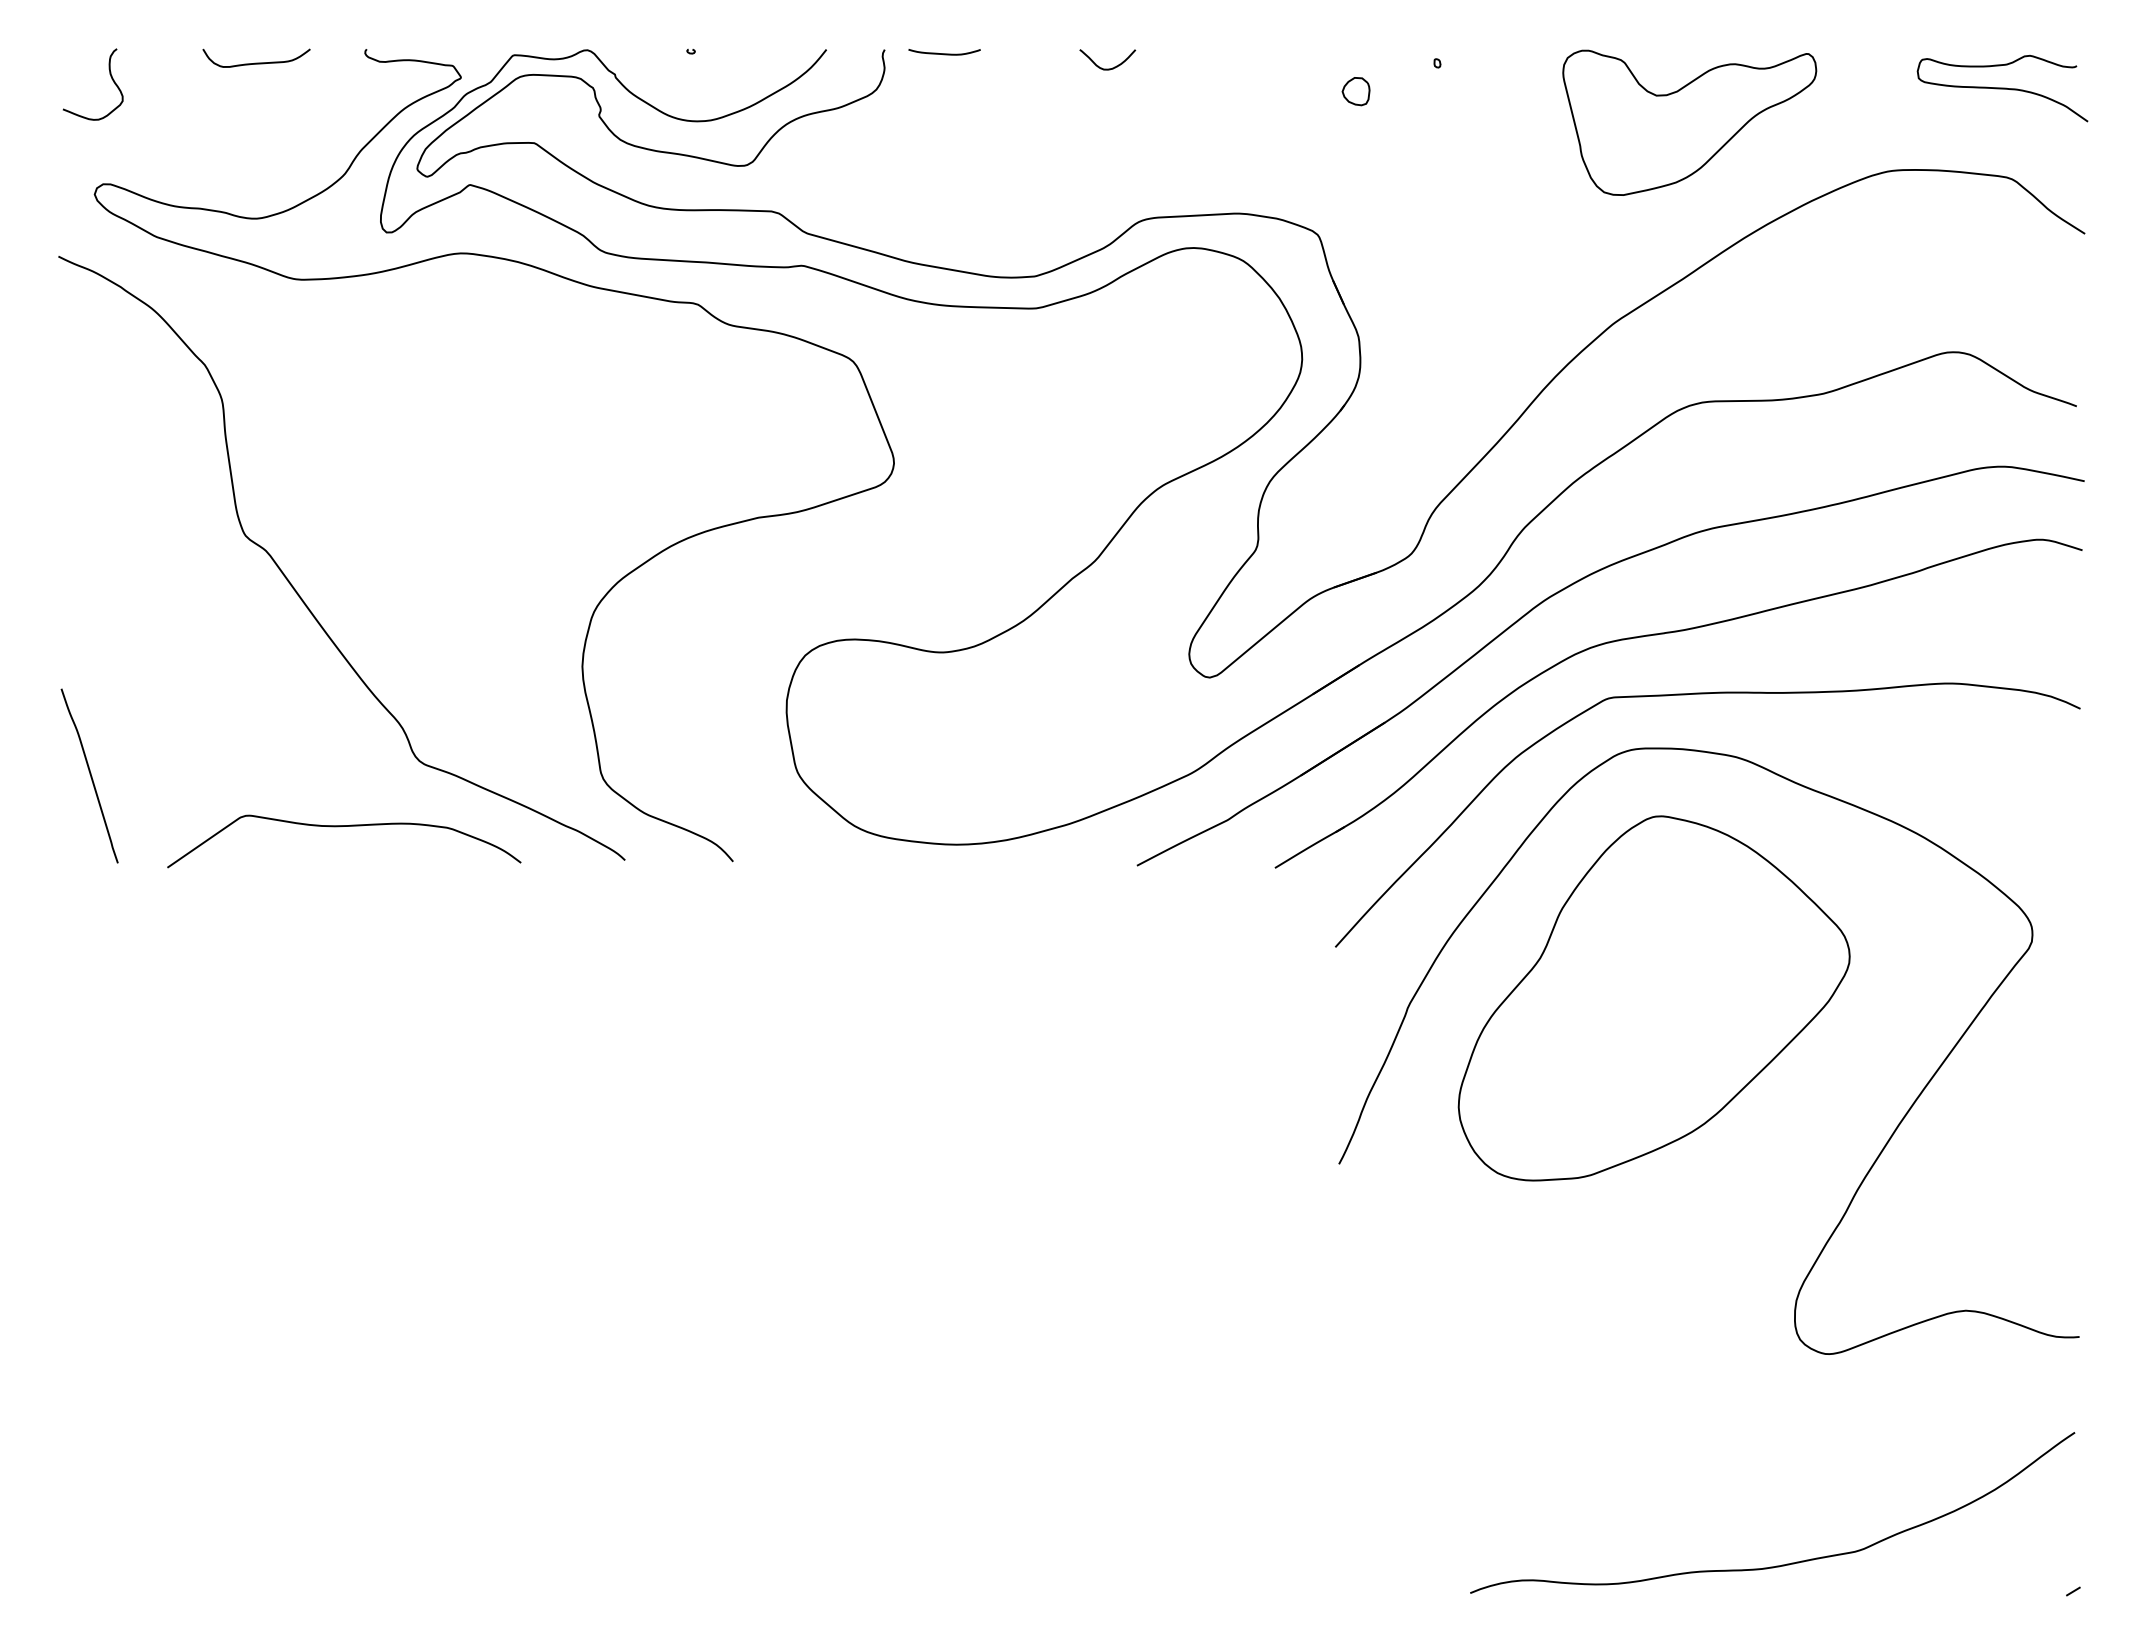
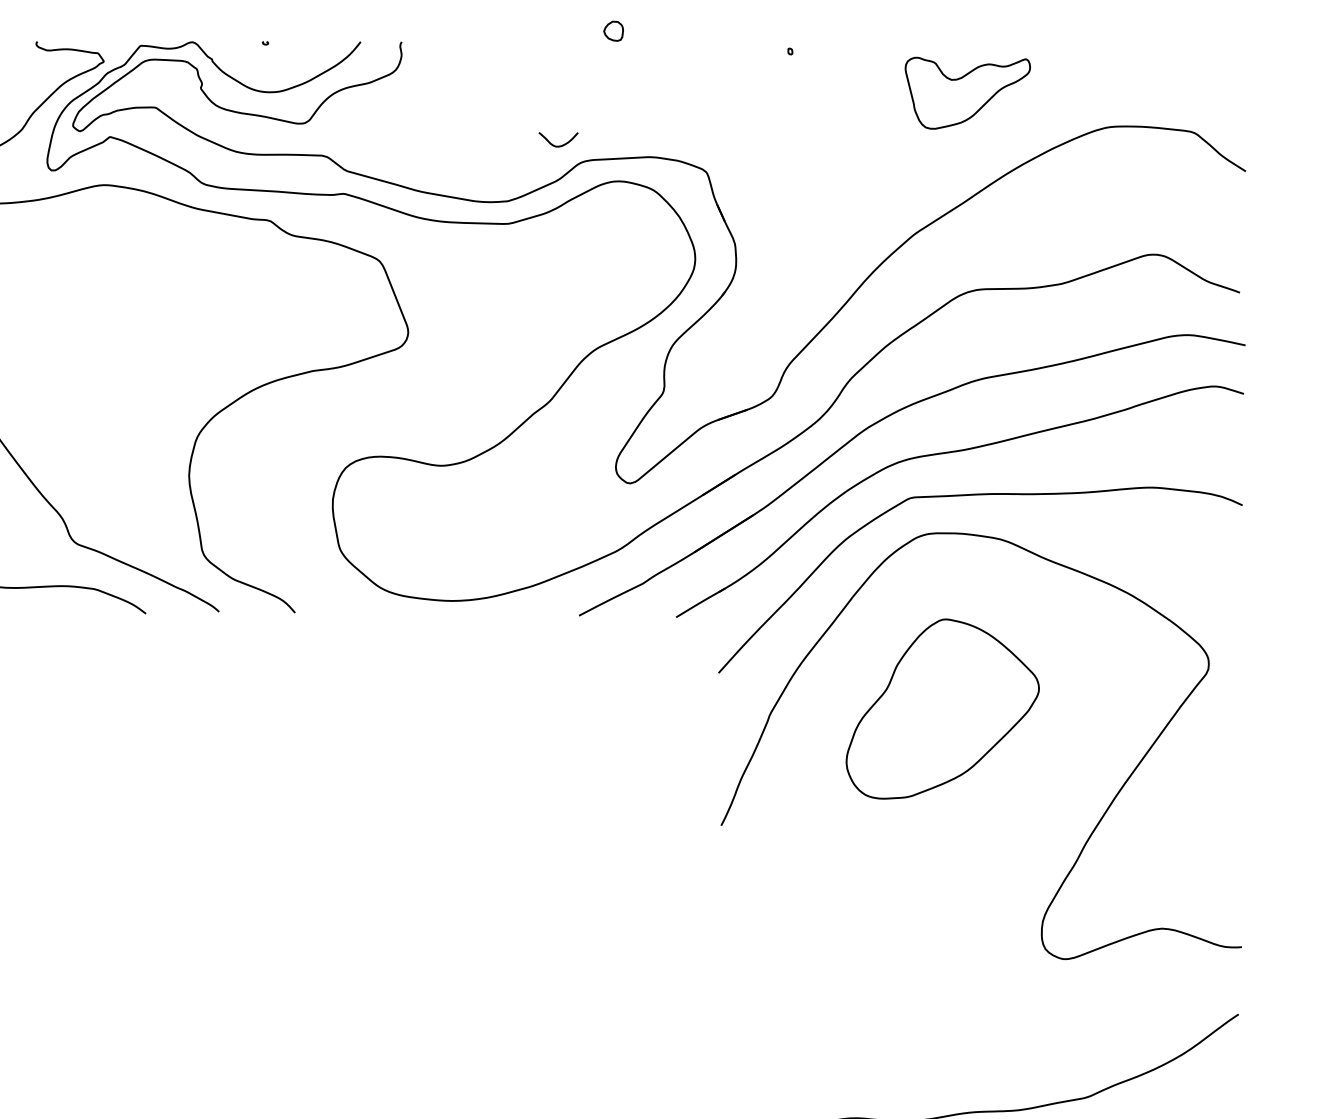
curve: (944, 53) -> (443, 44), removed
curve: (1107, 68) -> (558, 145), moved
curve: (2002, 88) -> (1187, 69), removed
part: (1355, 91) -> (613, 31), moved
part: (1689, 122) -> (967, 93), size x0.7
part: (1653, 998) -> (942, 709), size x0.7

